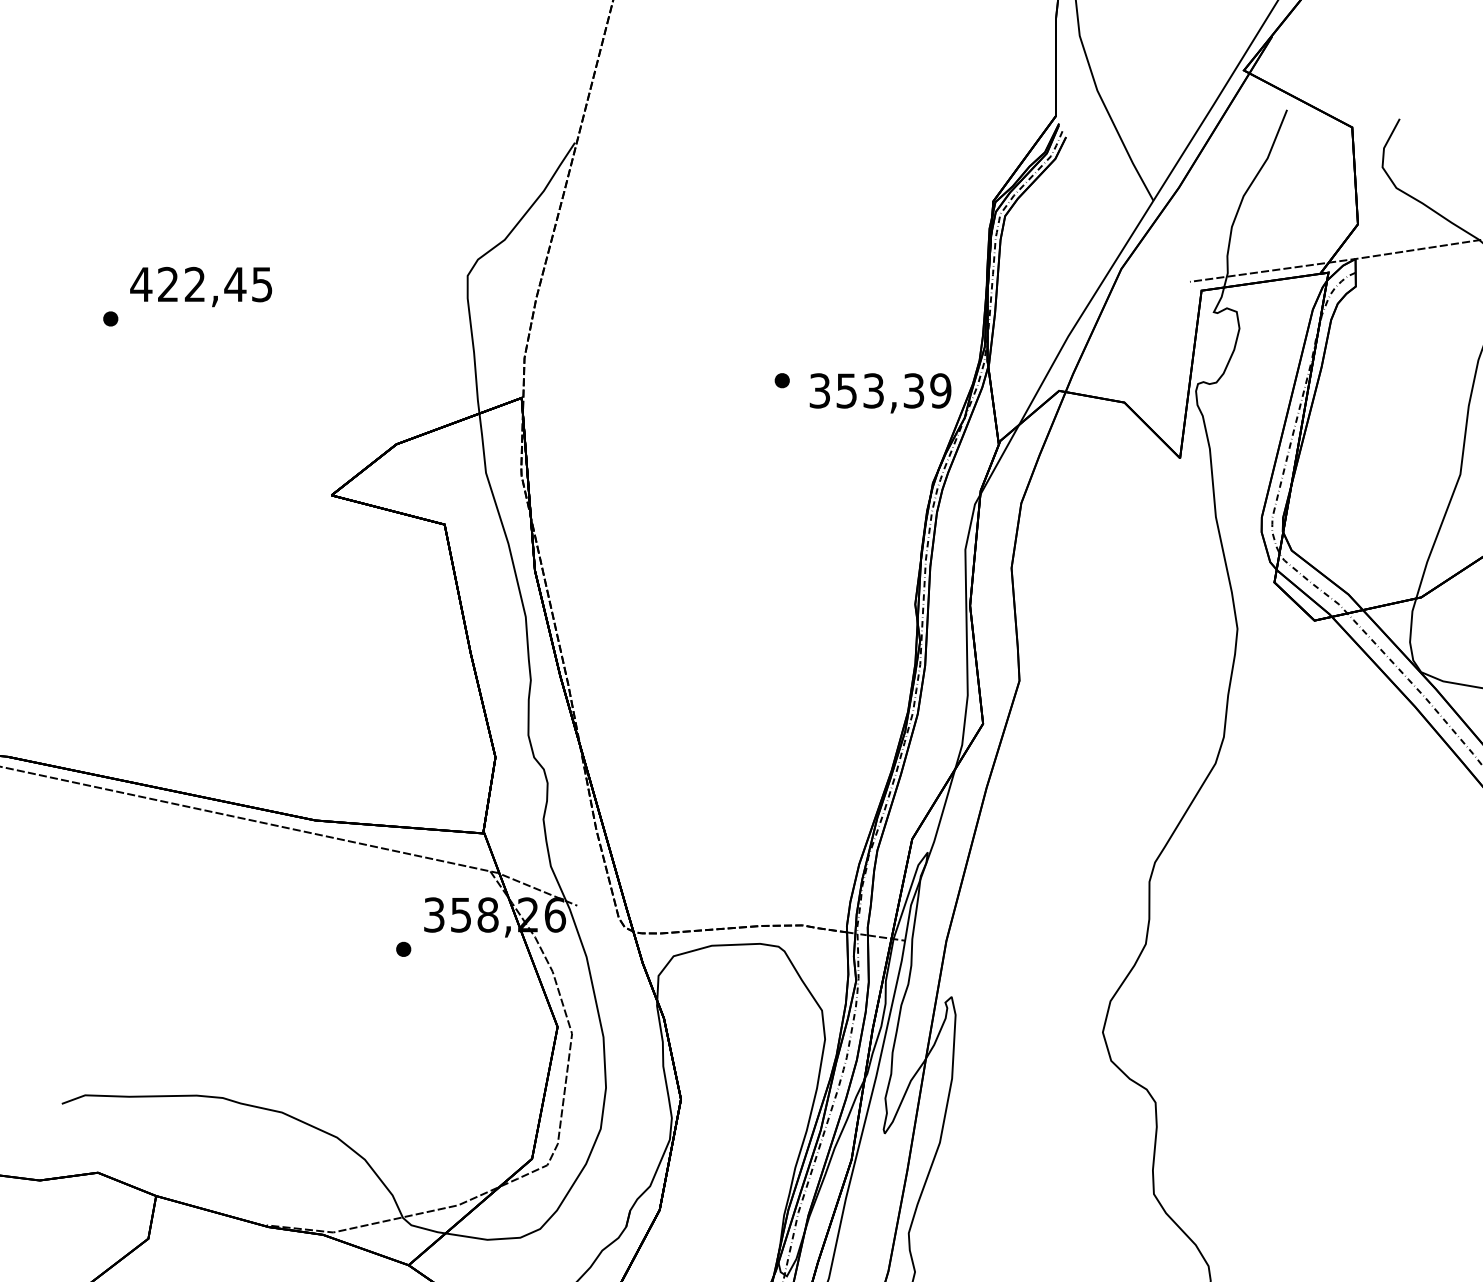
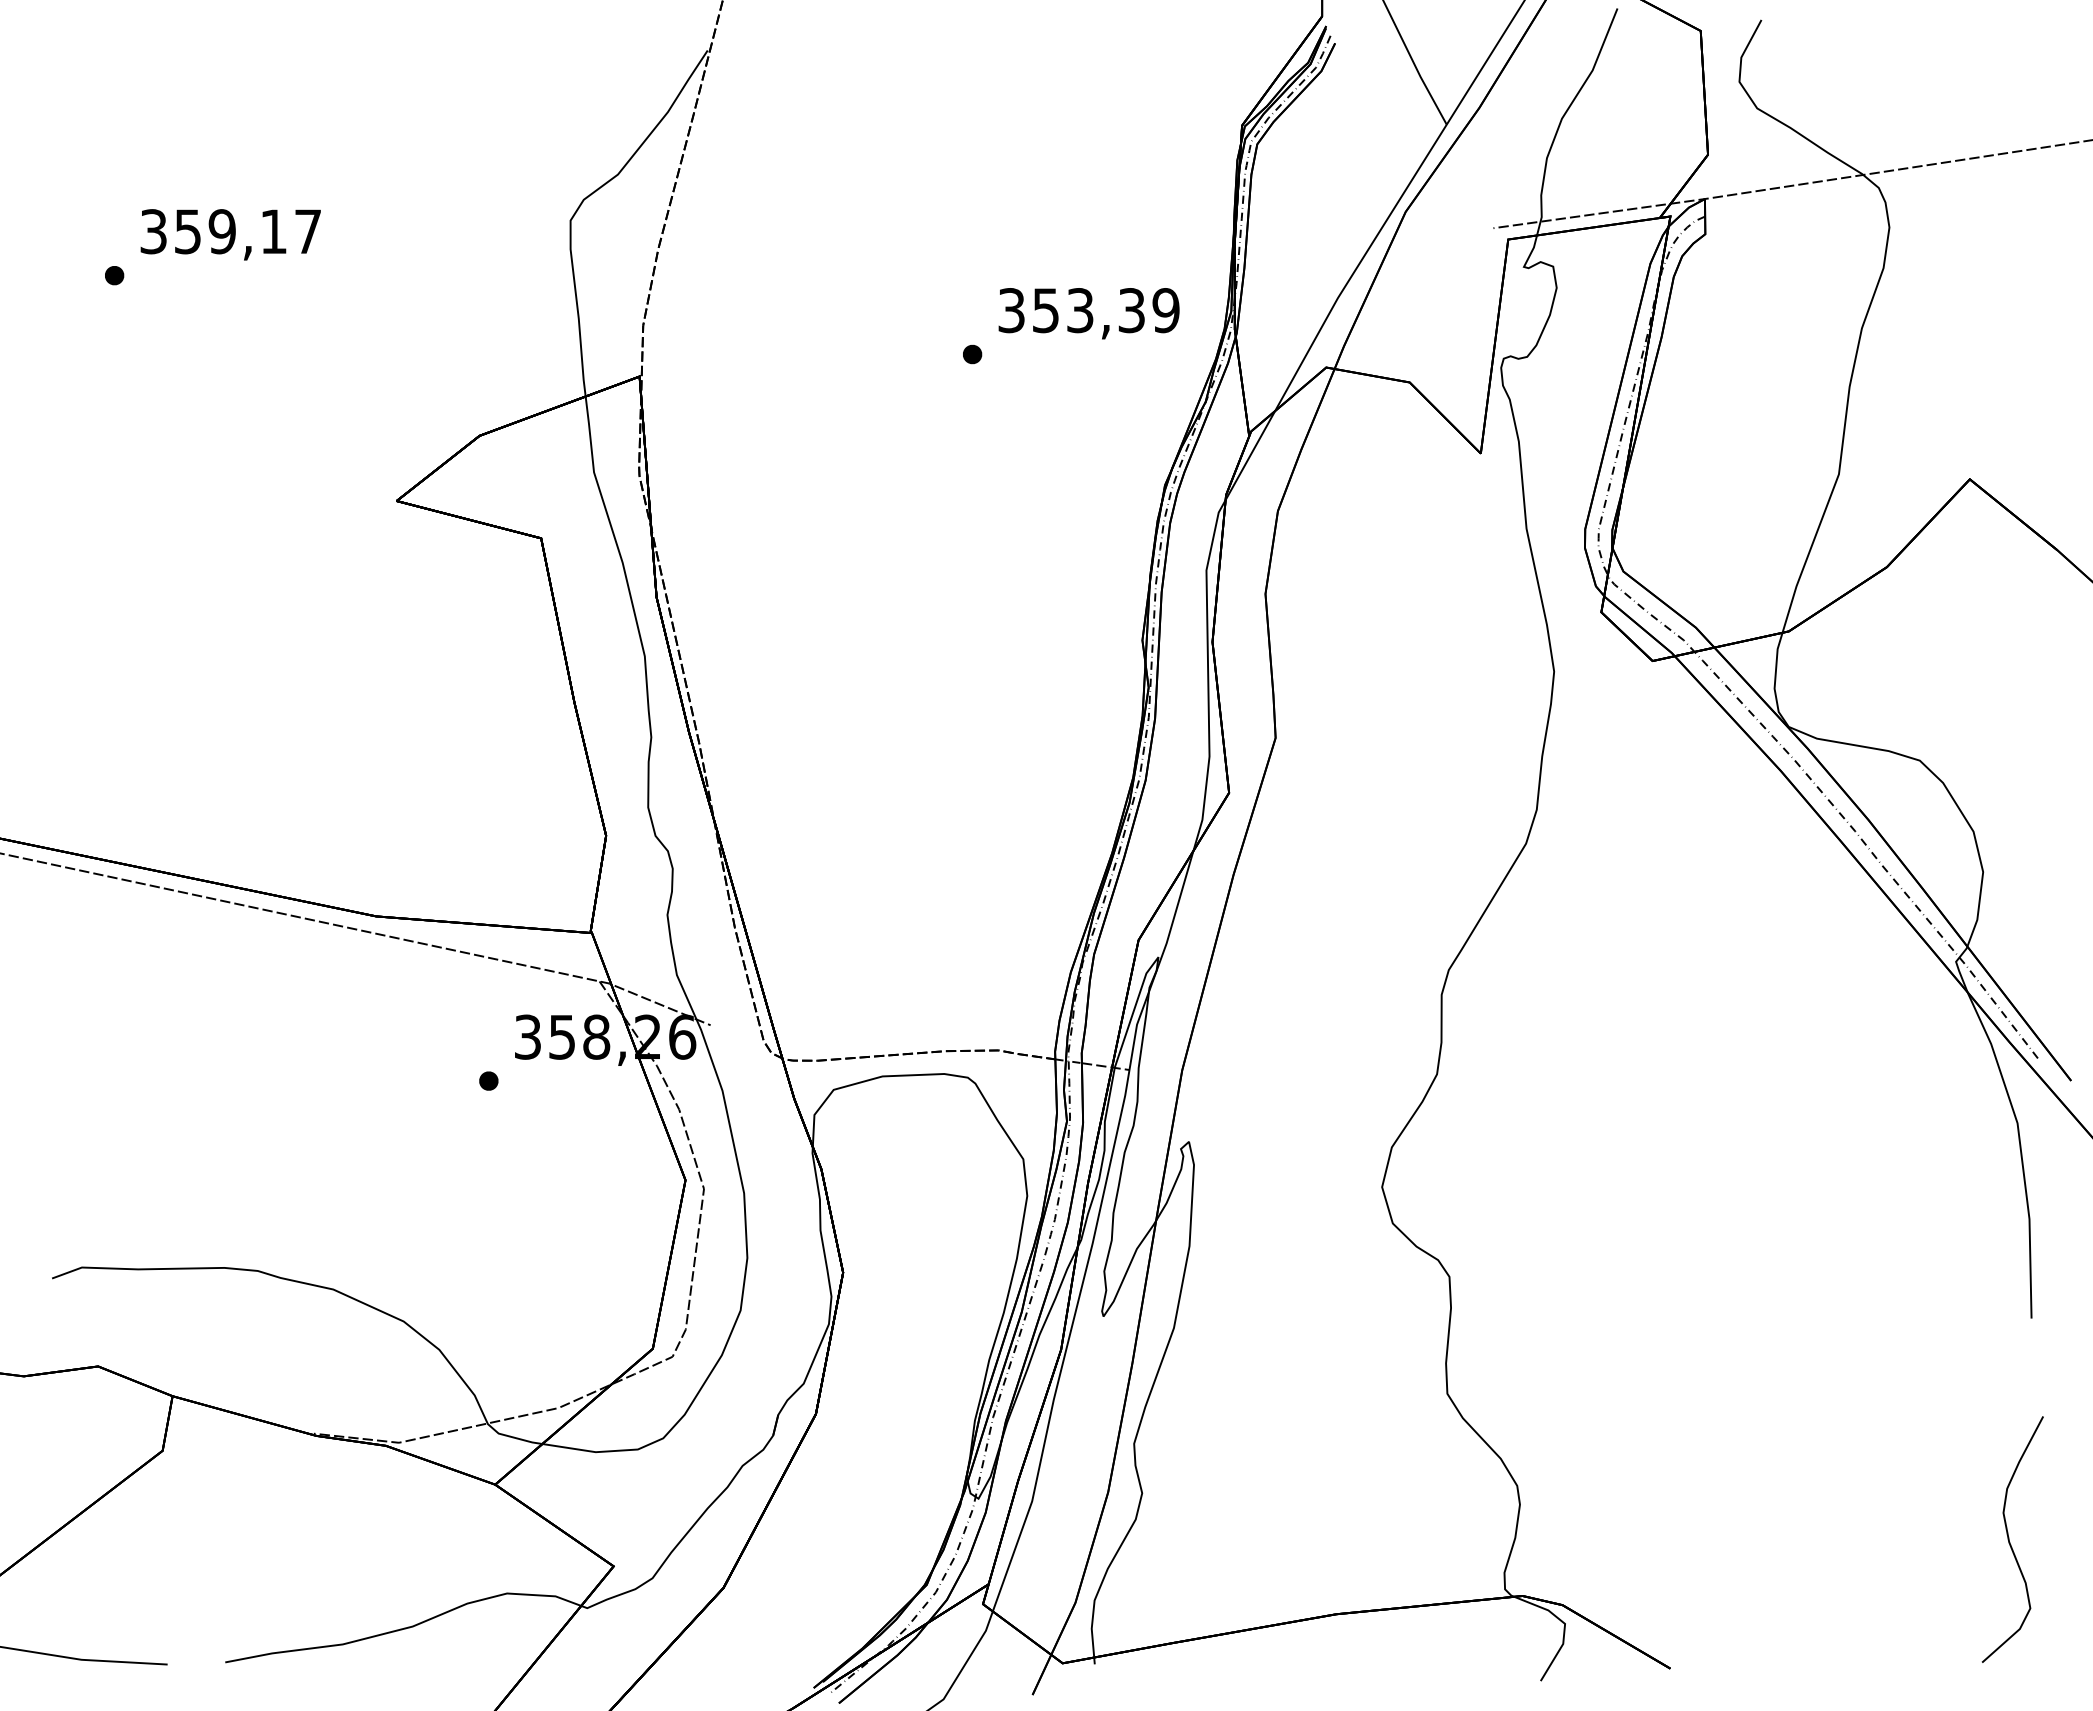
text: (200, 284) -> (229, 231), 422,45 -> 359,17
text: (880, 393) -> (1088, 313), moved

